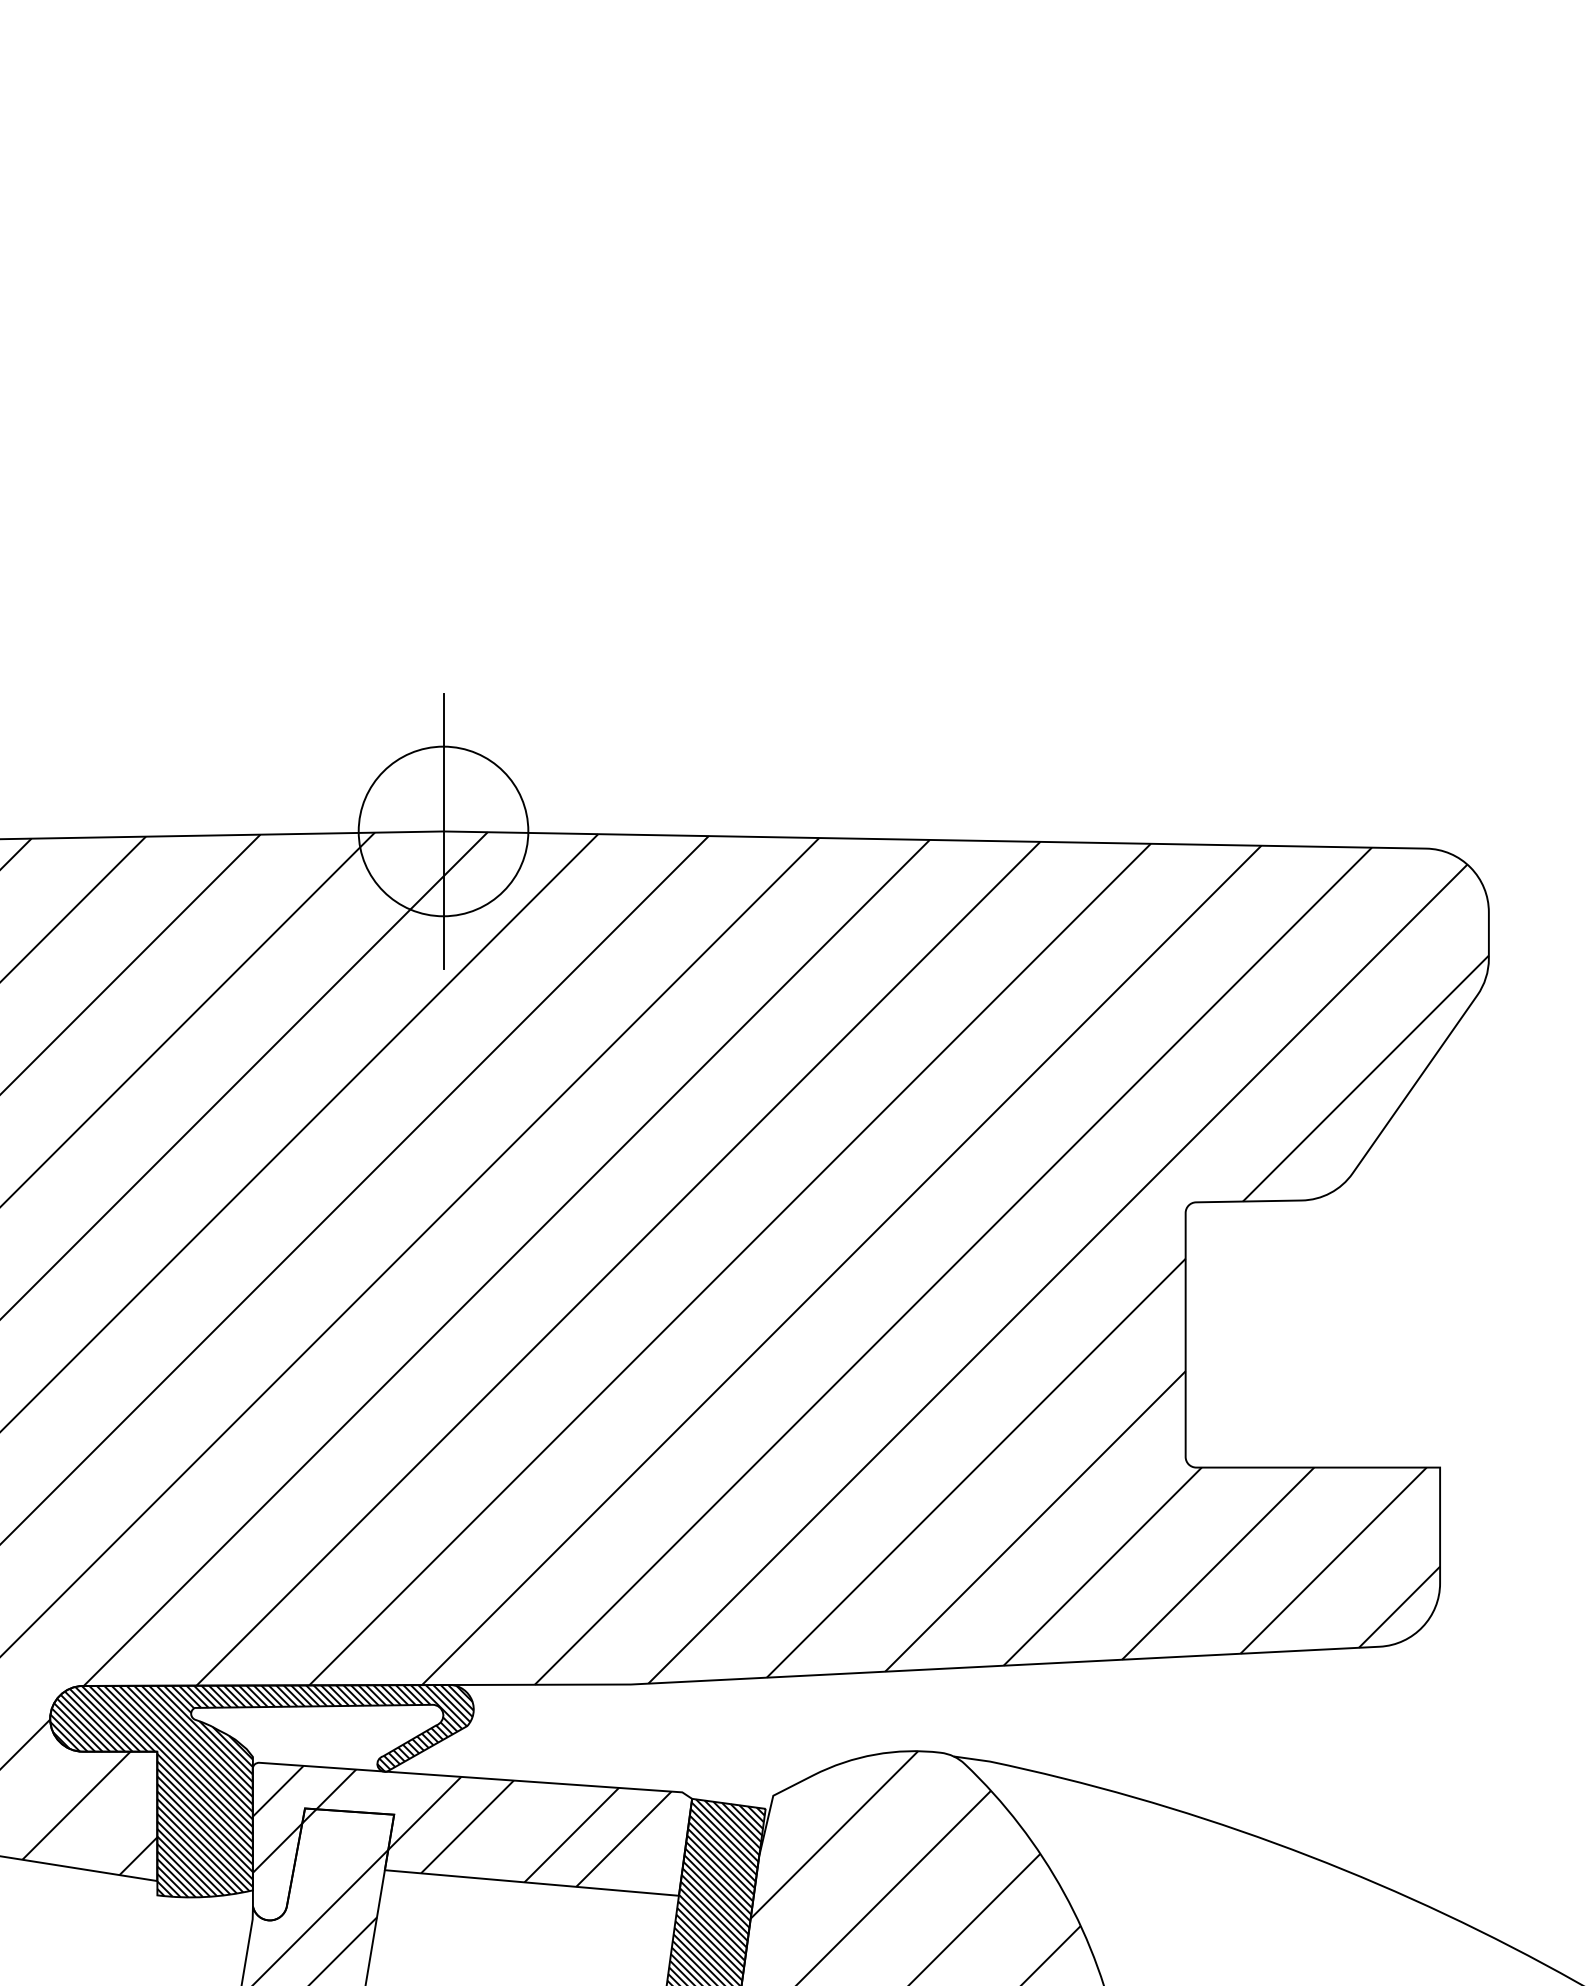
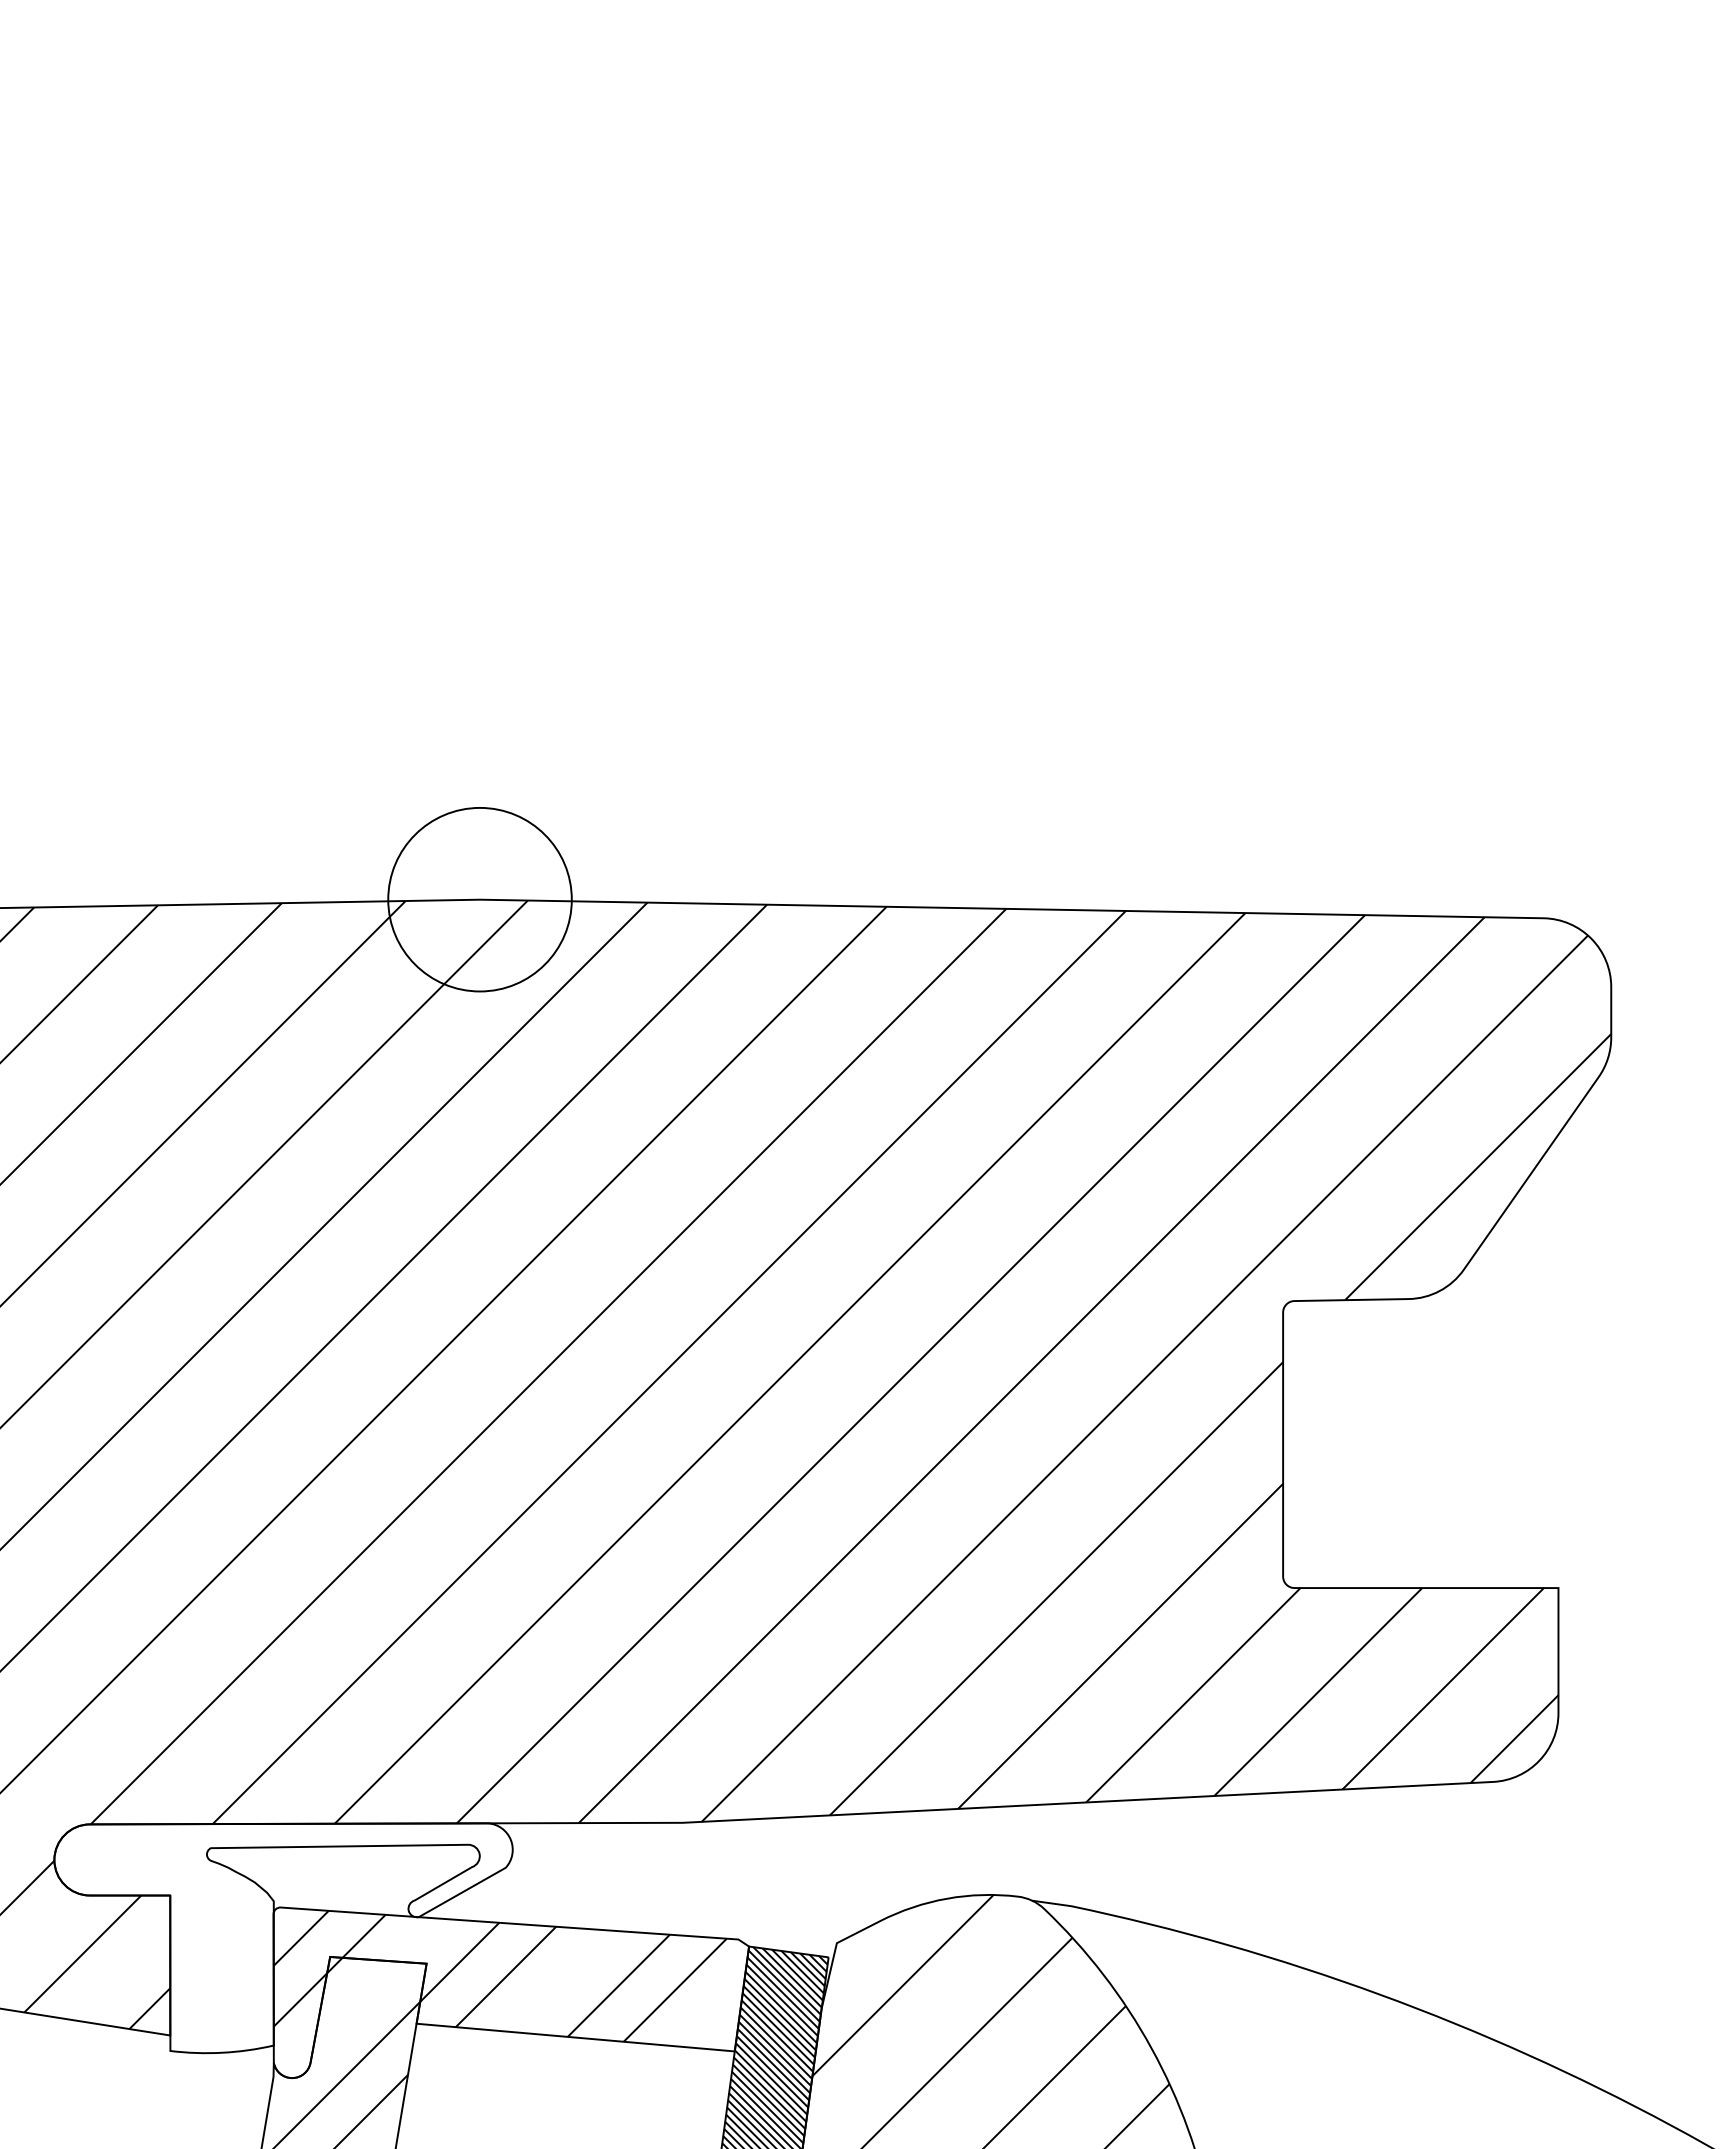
line: (443, 831) -> (480, 899), removed
hatch: (261, 1791) -> (283, 1938), removed

